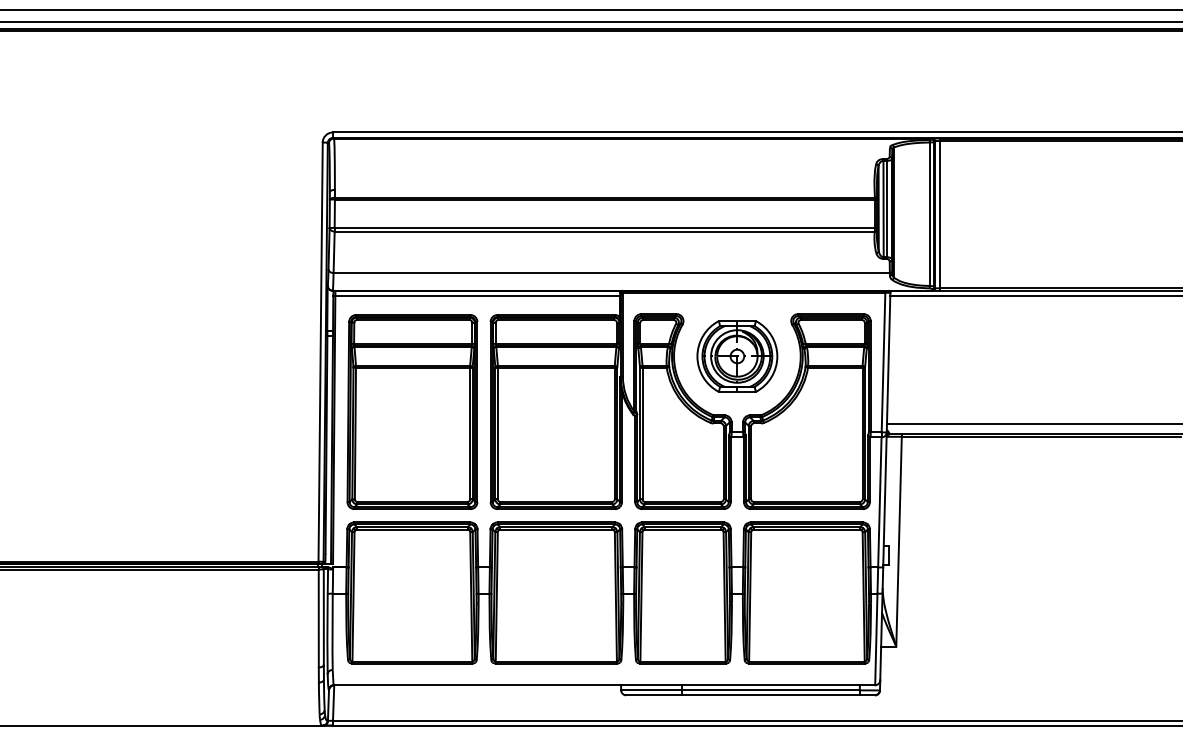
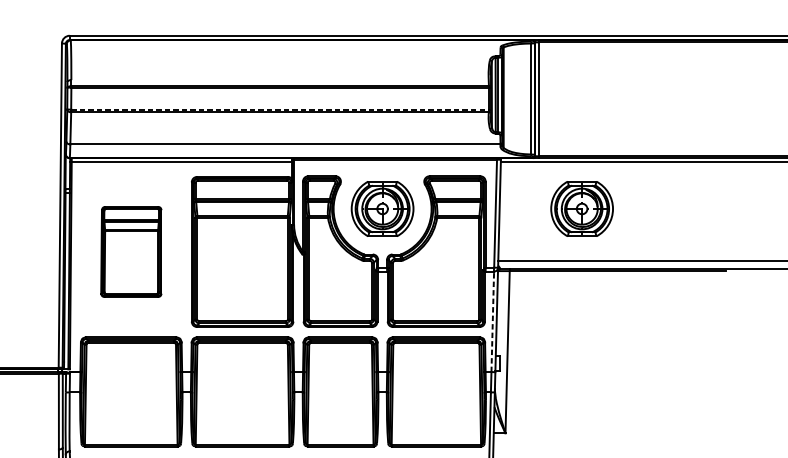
line: (605, 227) -> (280, 109), solid -> dashed
part: (995, 356) -> (582, 209), added
part: (412, 411) -> (131, 251), size x0.6
line: (879, 501) -> (492, 321), solid -> dashed

